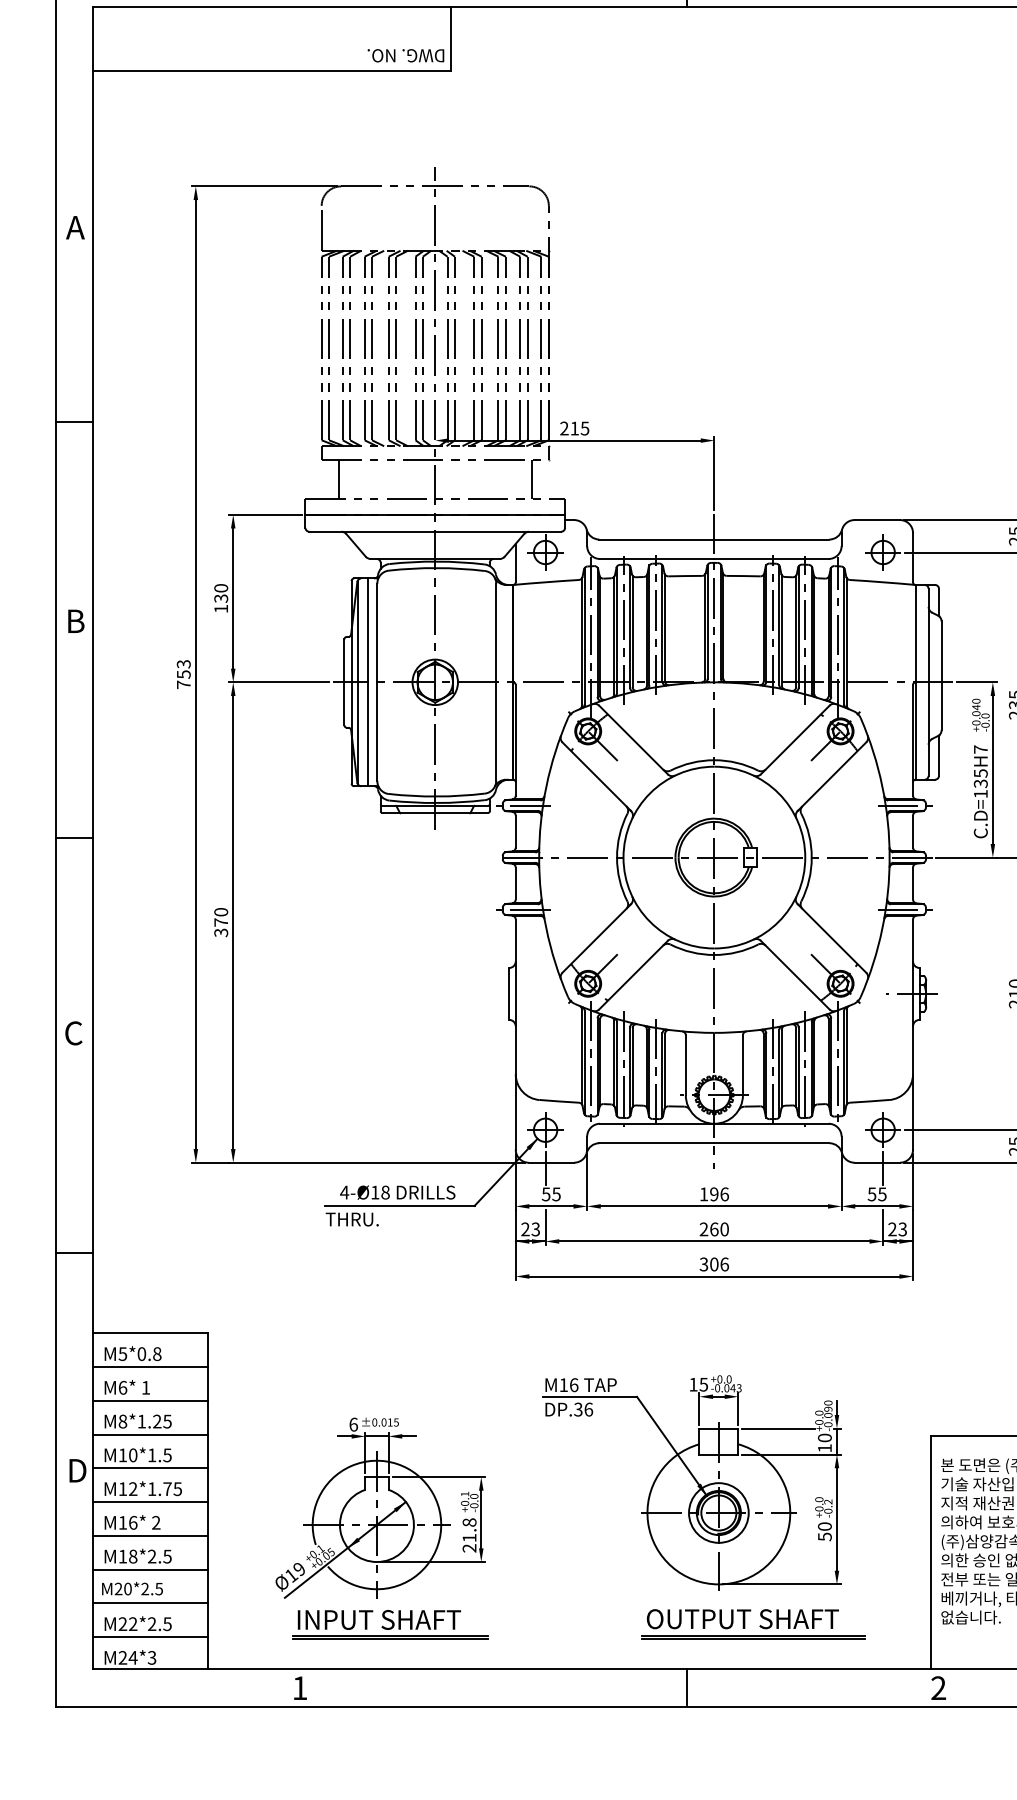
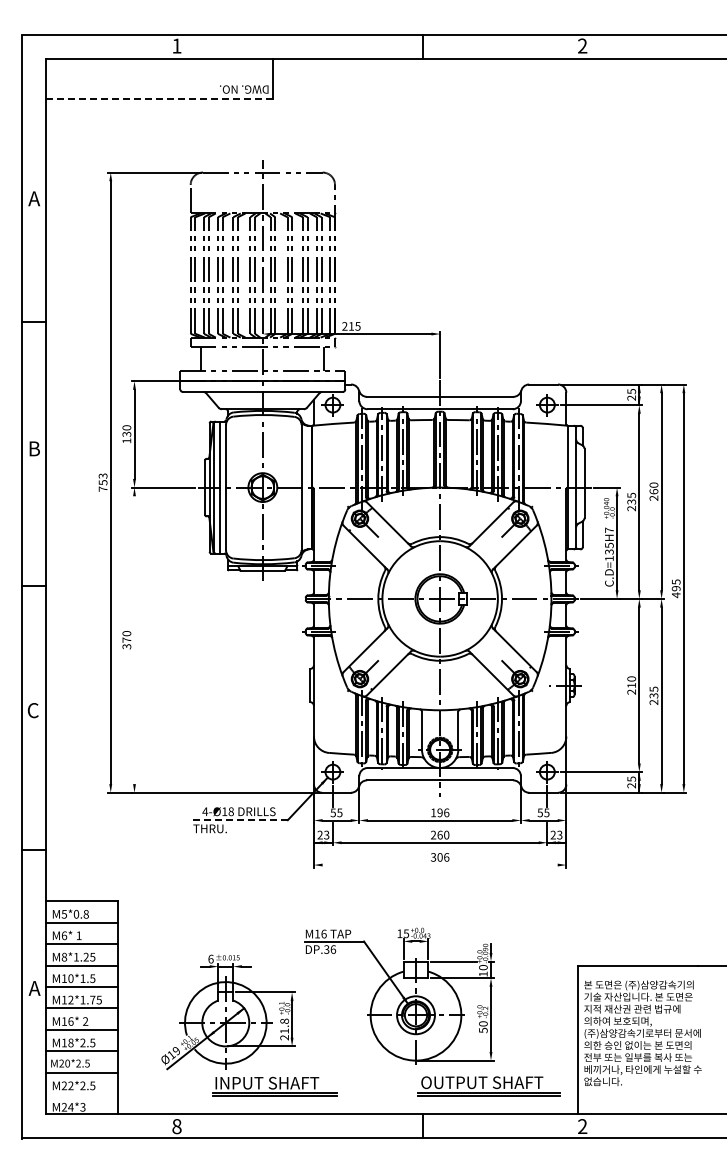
line: (272, 71) -> (159, 99), solid -> dashed
line: (233, 923) -> (134, 640), removed
line: (400, 1206) -> (240, 820), solid -> dashed
line: (713, 1277) -> (439, 865), removed
text: (75, 1470) -> (34, 988), D -> A
part: (692, 1481) -> (399, 995), moved
part: (390, 1625) -> (274, 1086), moved
part: (752, 1625) -> (488, 1086), moved
line: (149, 1637) -> (81, 1094), removed
text: (299, 1688) -> (176, 1126), 1 -> 8

